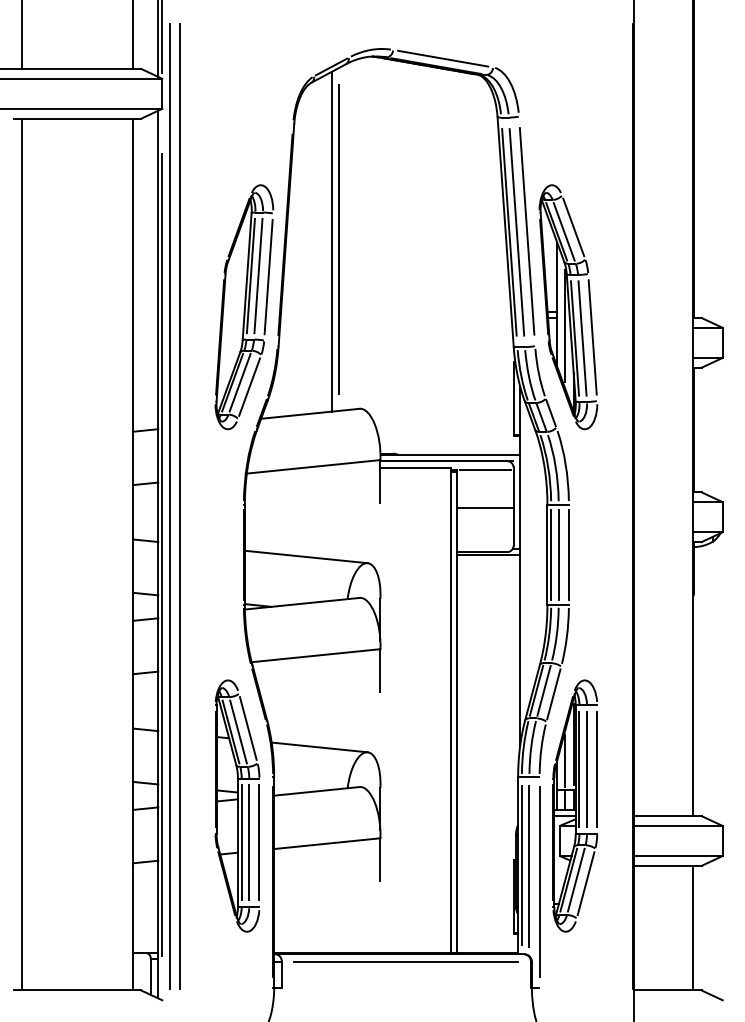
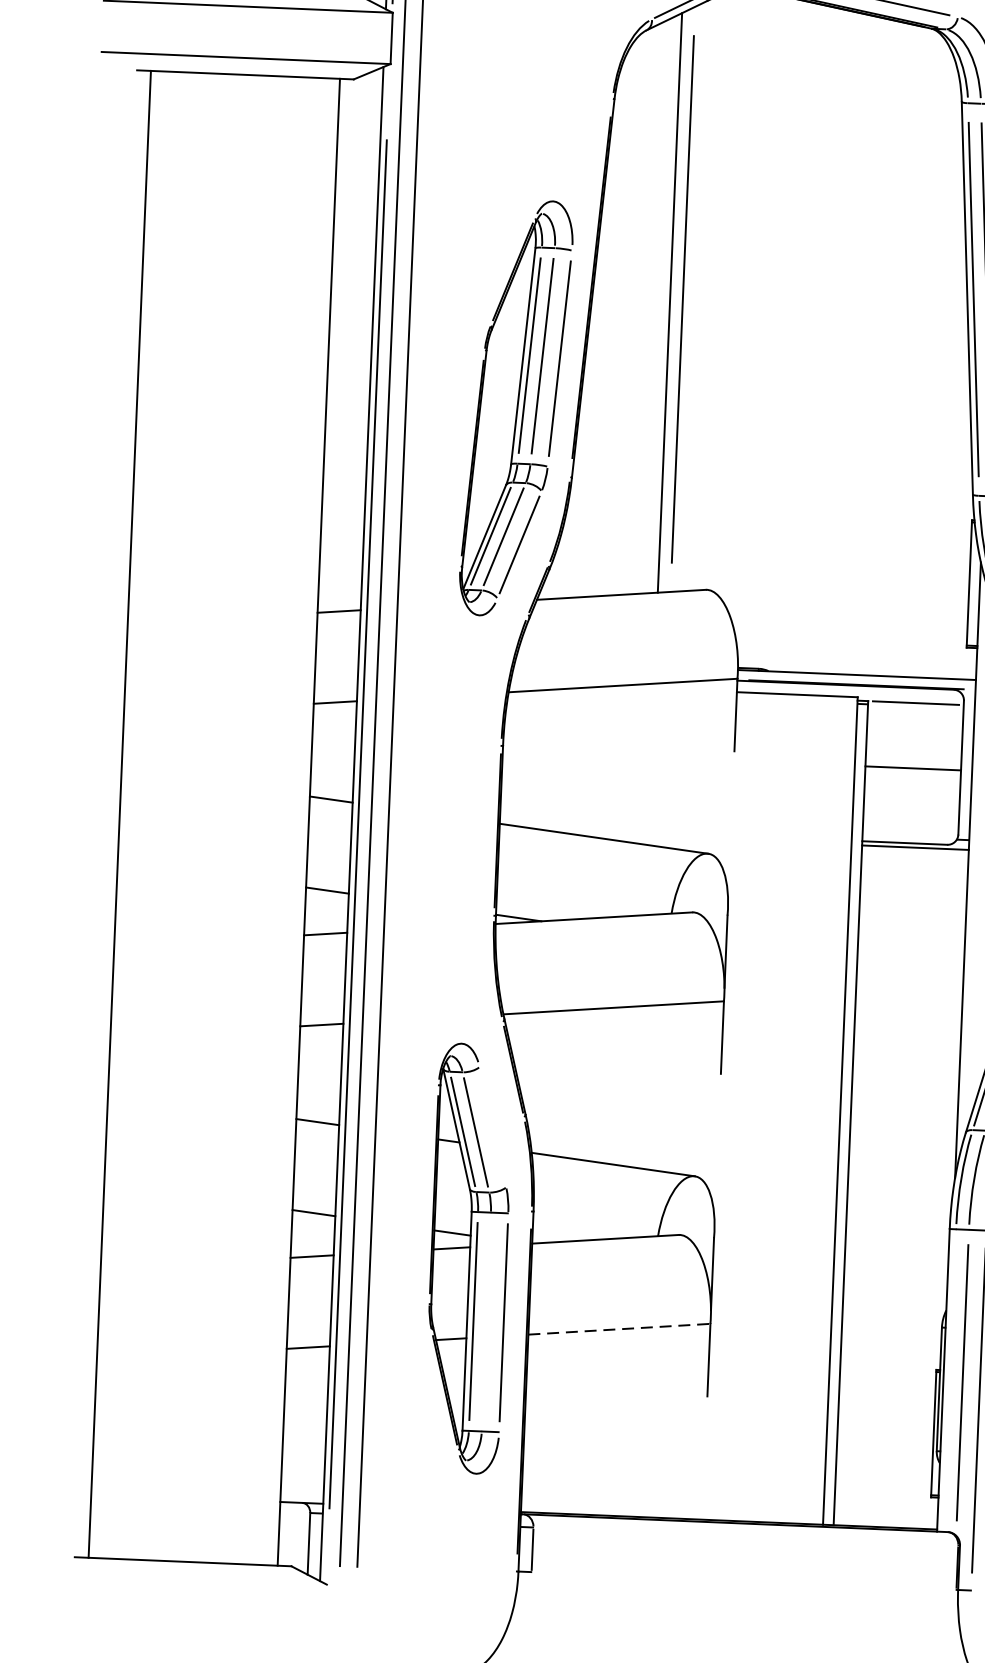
line: (247, 728) -> (491, 1127), removed
line: (249, 842) -> (486, 1321), removed
line: (327, 843) -> (619, 1328), solid -> dashed
line: (521, 865) -> (949, 1380), removed
line: (406, 961) -> (746, 1535), removed

